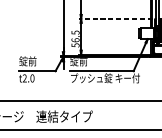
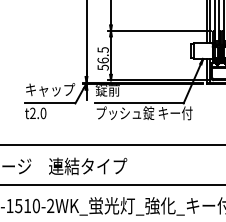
line: (116, 18) -> (159, 30), dashed -> solid
text: (37, 61) -> (50, 89), 錠前 -> キャップ

